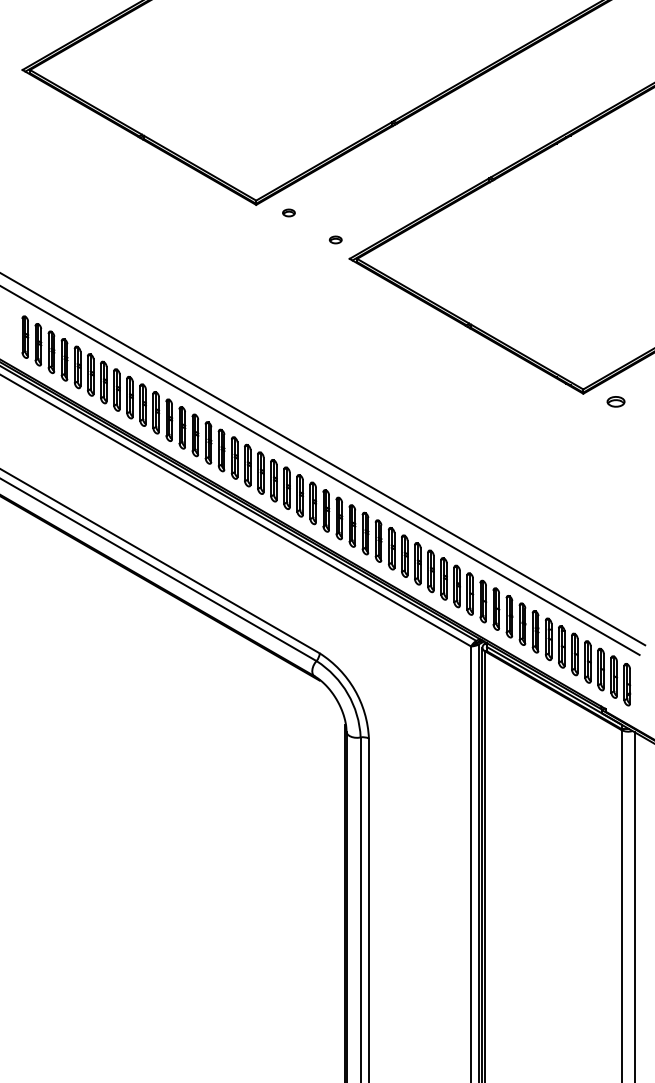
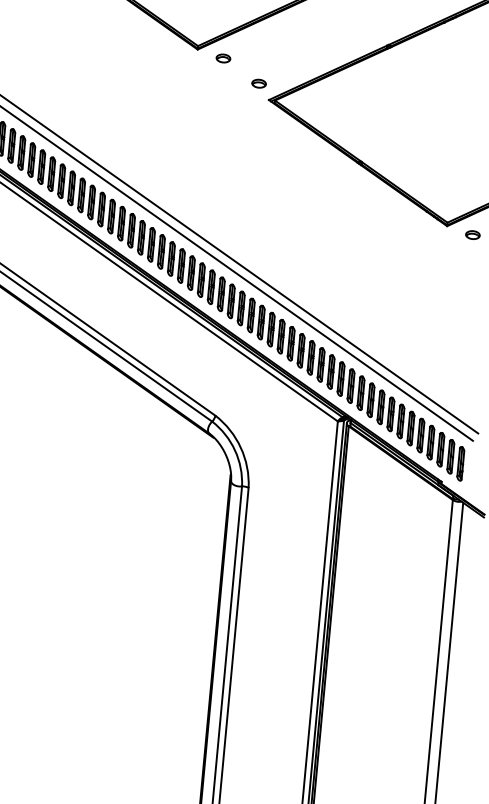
part: (288, 212) -> (223, 58), size x1.43
part: (335, 239) -> (258, 83), size x1.43

